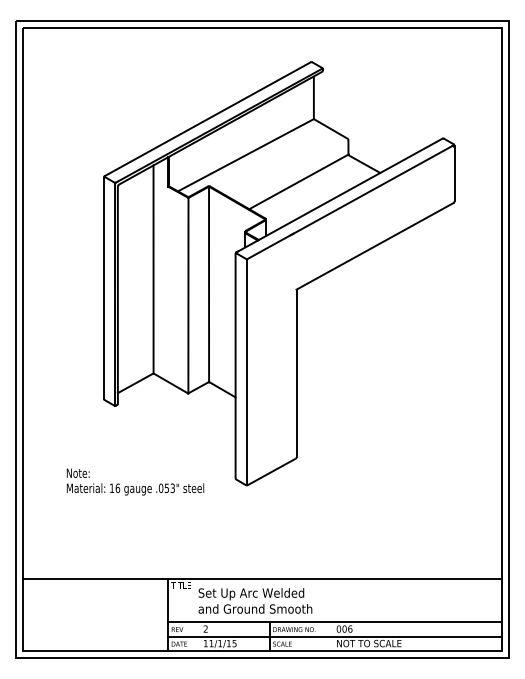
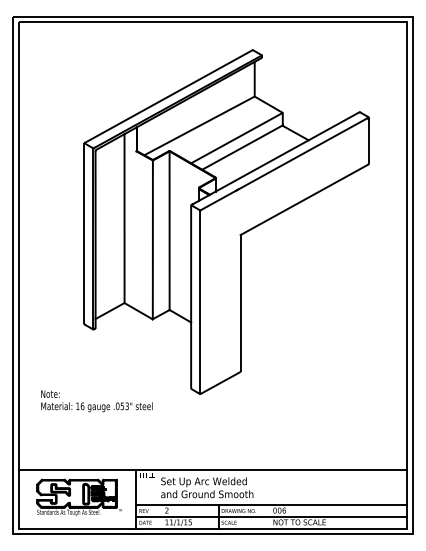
line: (291, 170) -> (236, 138), added
text: (135, 482) -> (96, 401), moved
part: (96, 612) -> (78, 497), added

